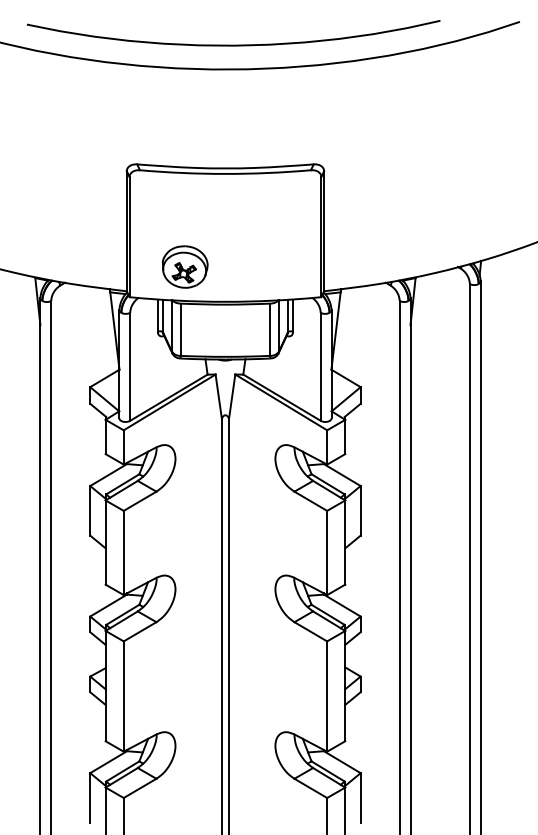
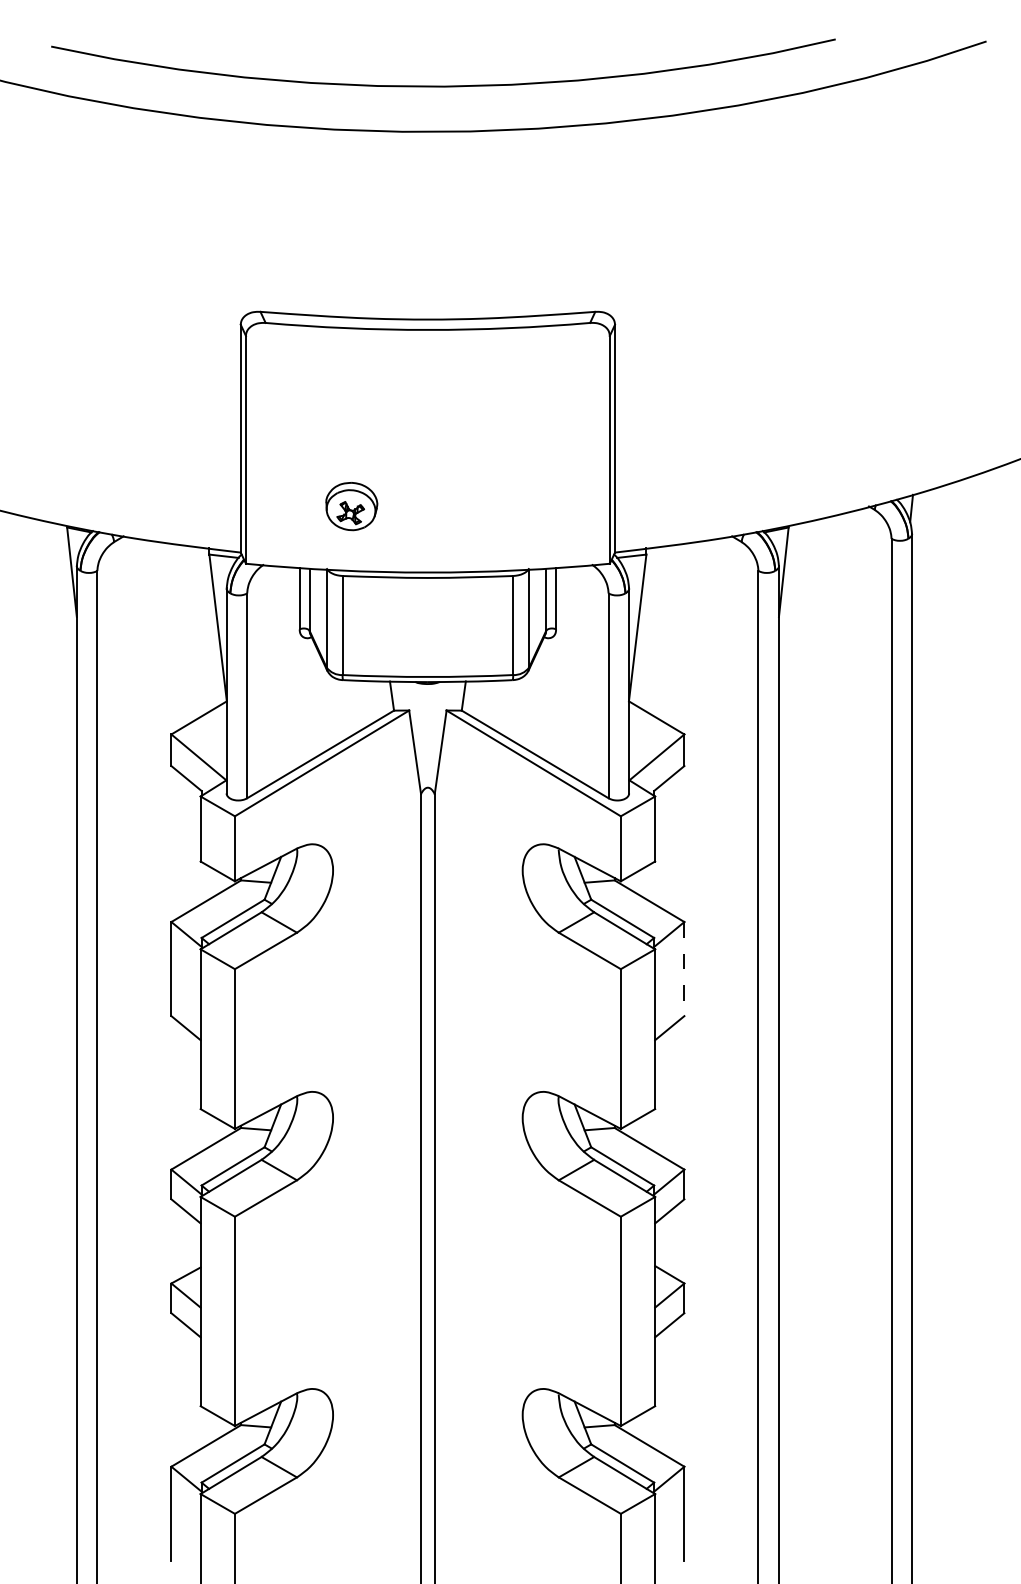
part: (185, 266) -> (352, 505), size x0.6
line: (360, 510) -> (684, 968), solid -> dashed

